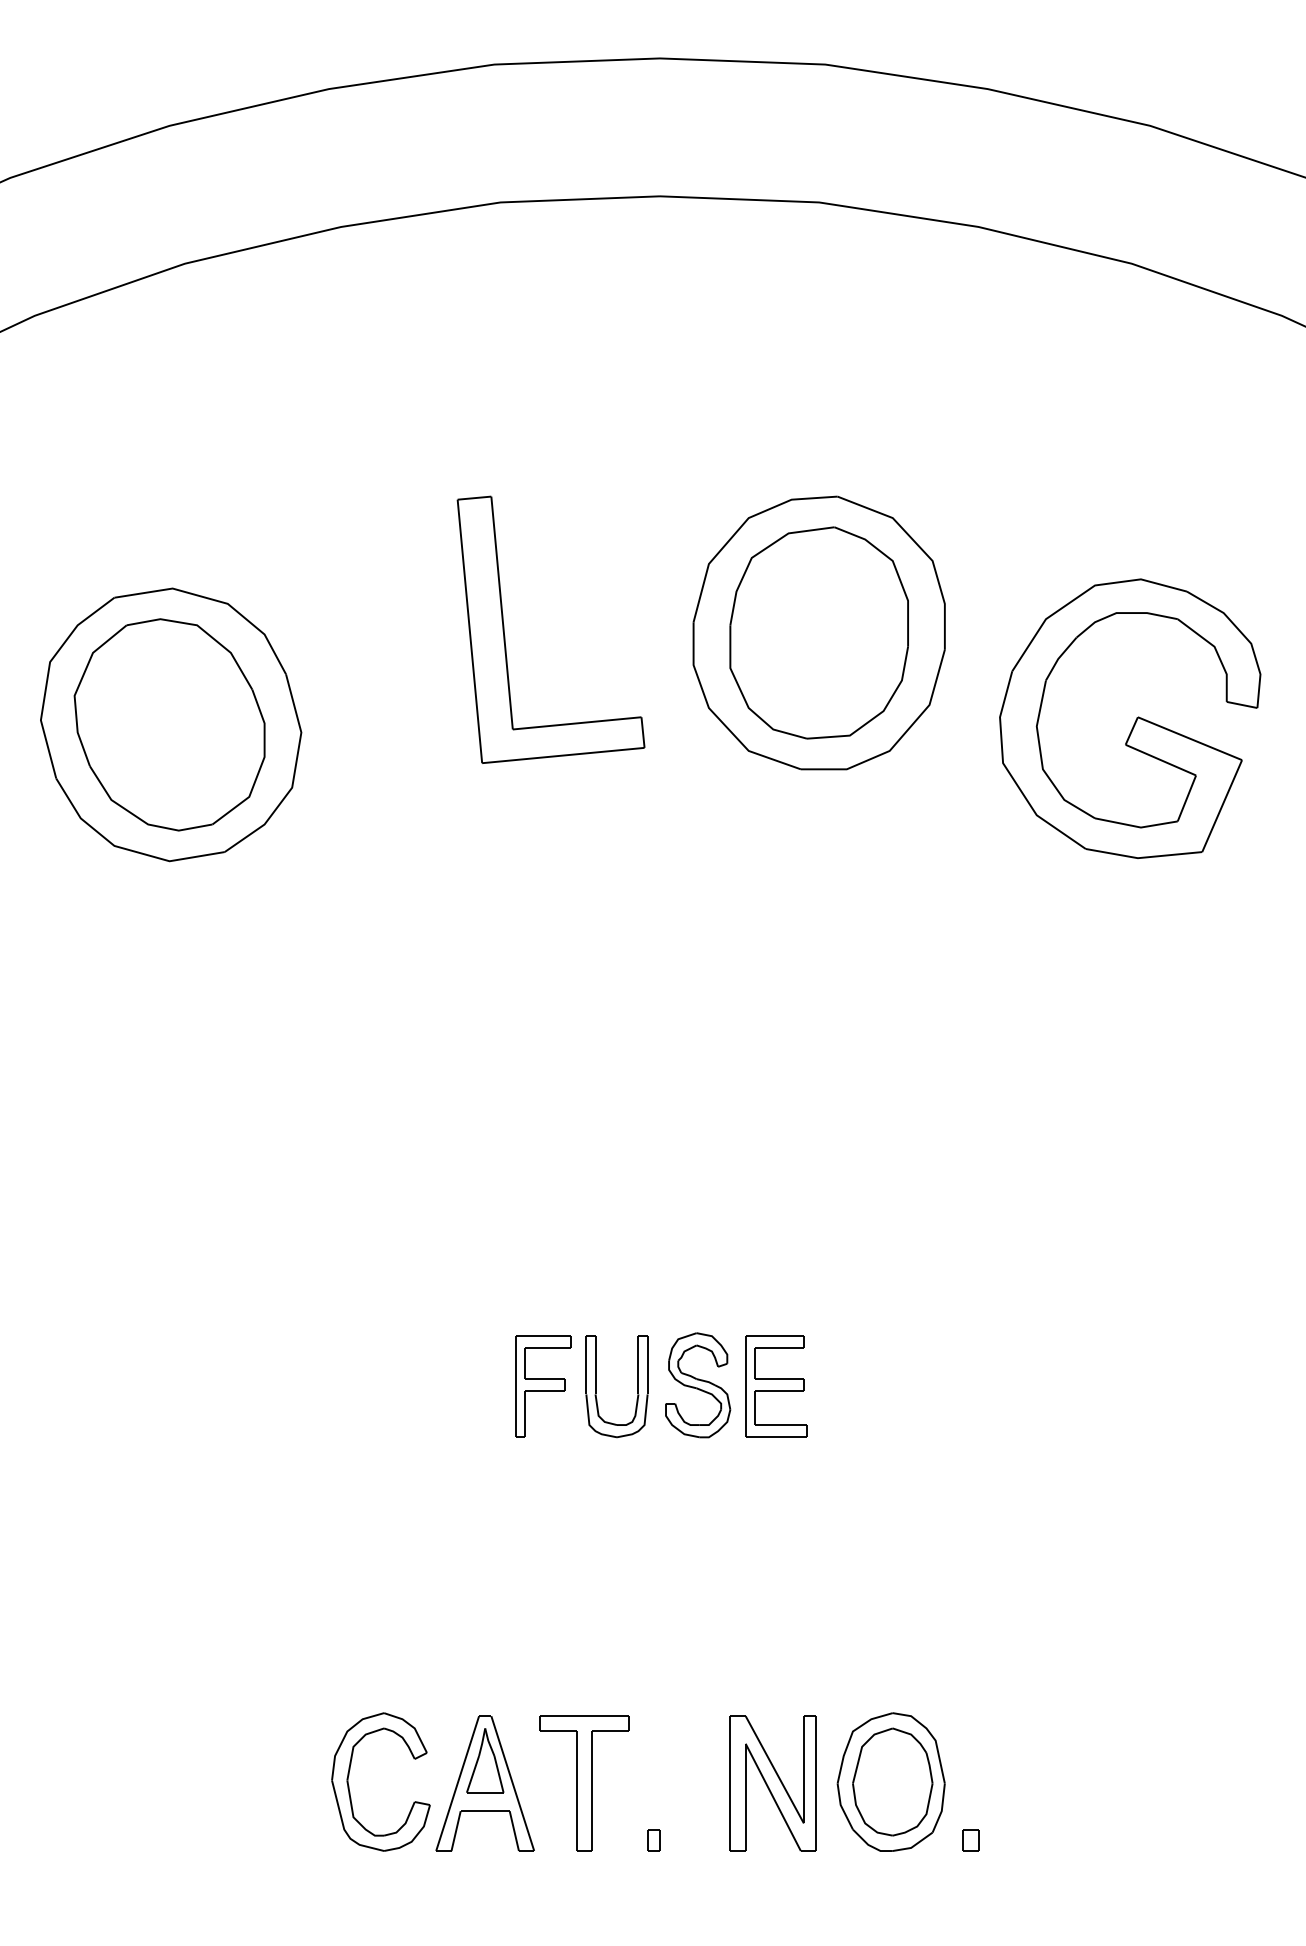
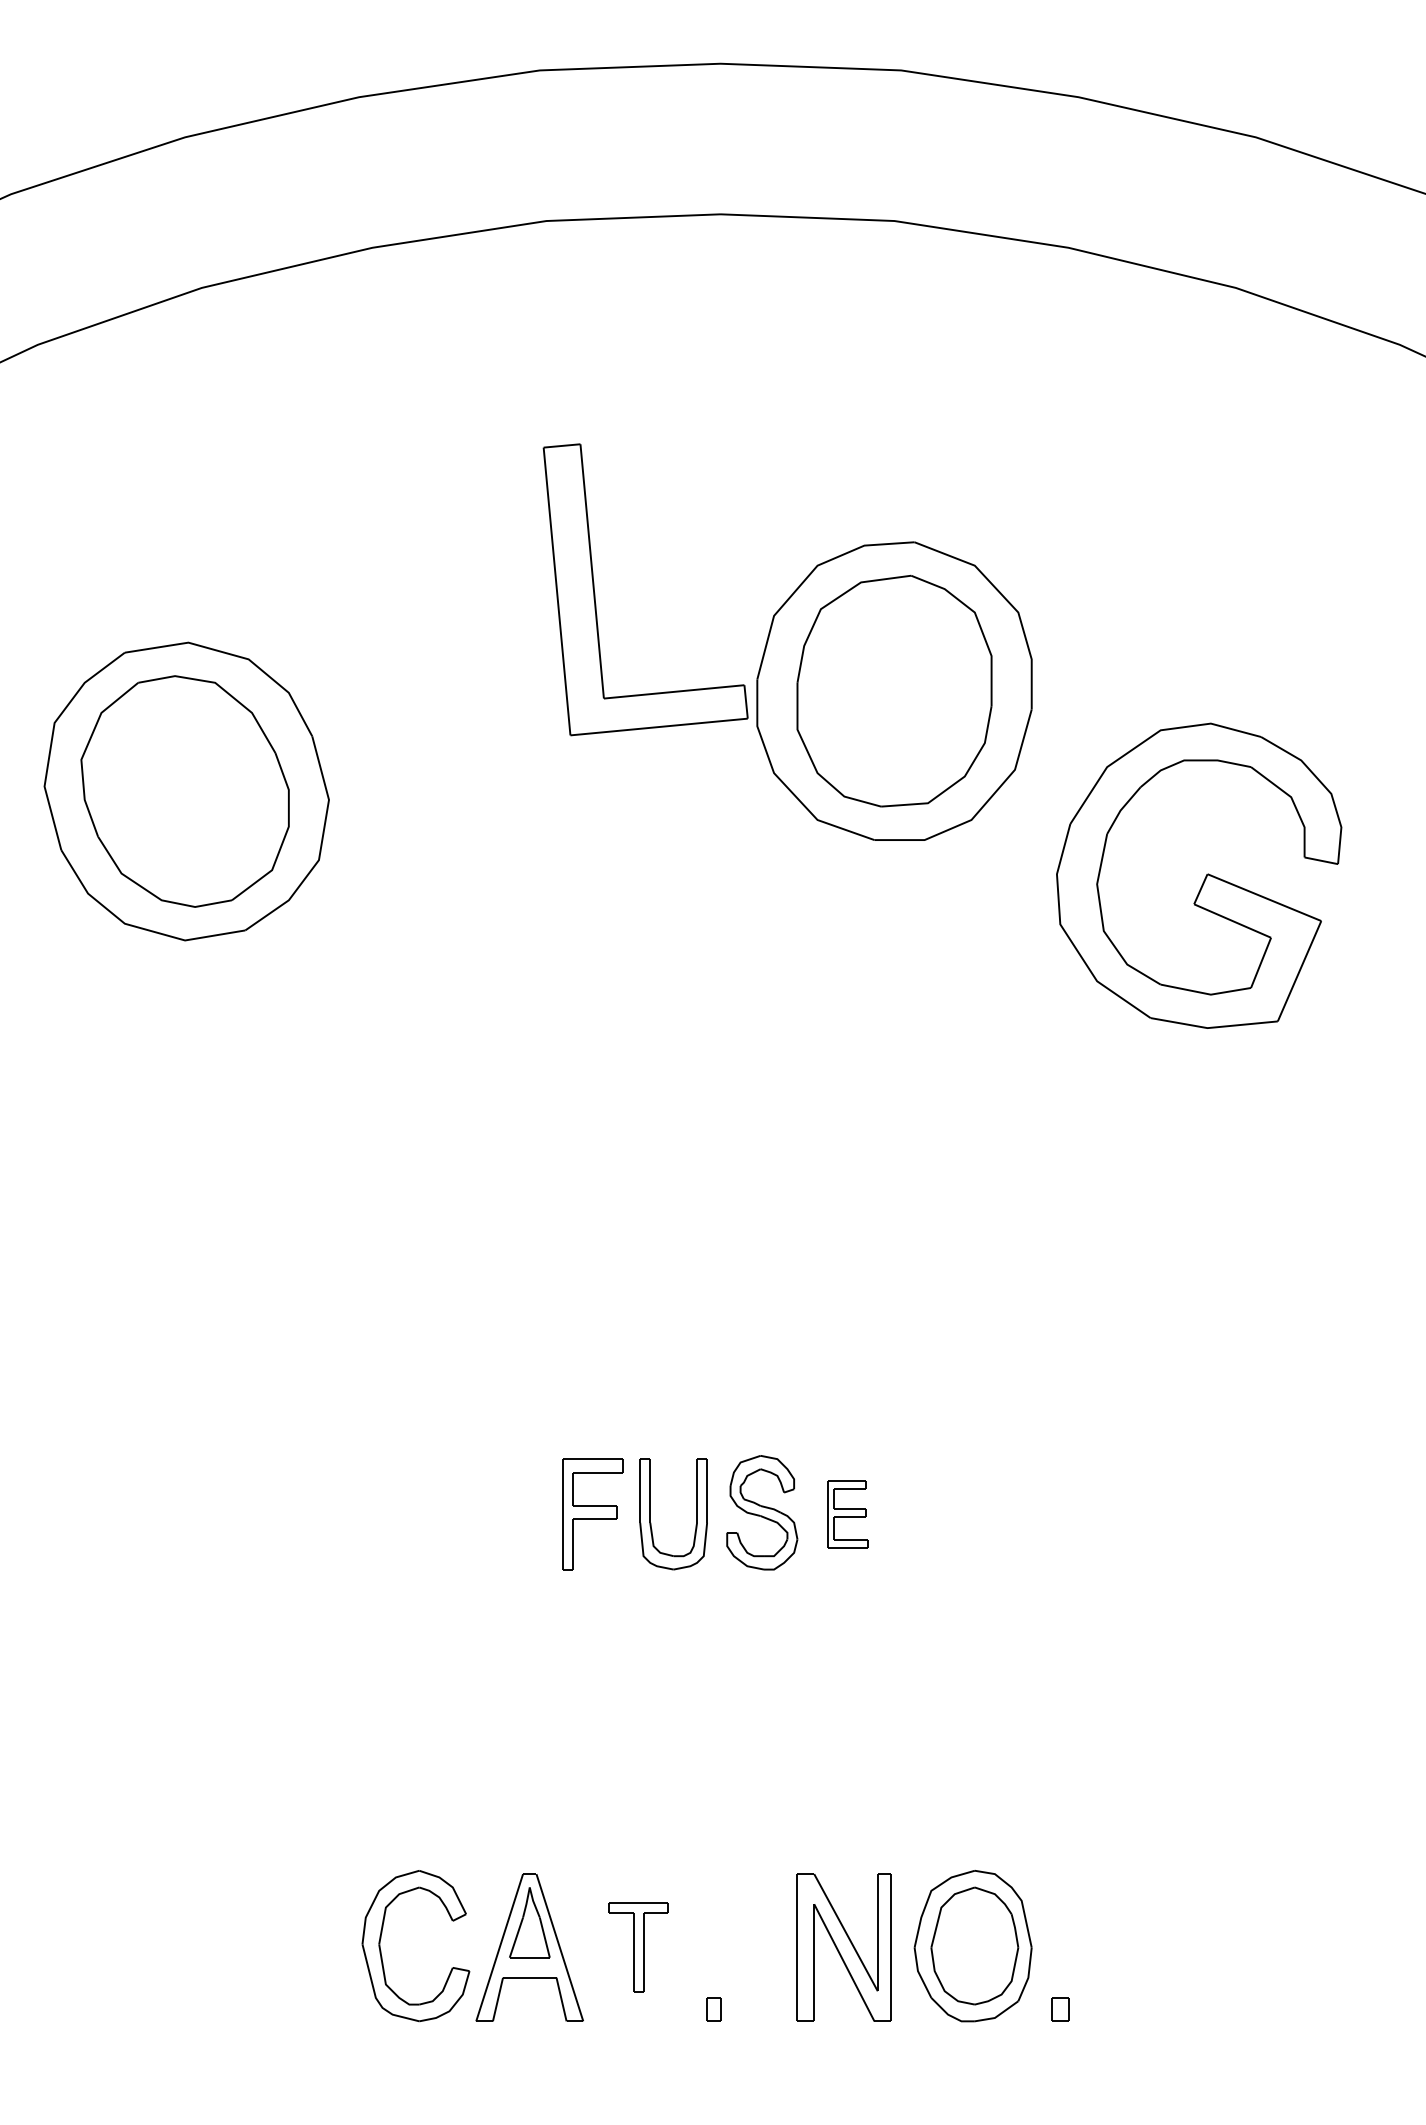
part: (505, 633) -> (595, 593), moved
part: (1130, 718) -> (1199, 875), moved
part: (776, 1386) -> (847, 1514), size x0.6
part: (584, 1783) -> (638, 1947), size x0.6

